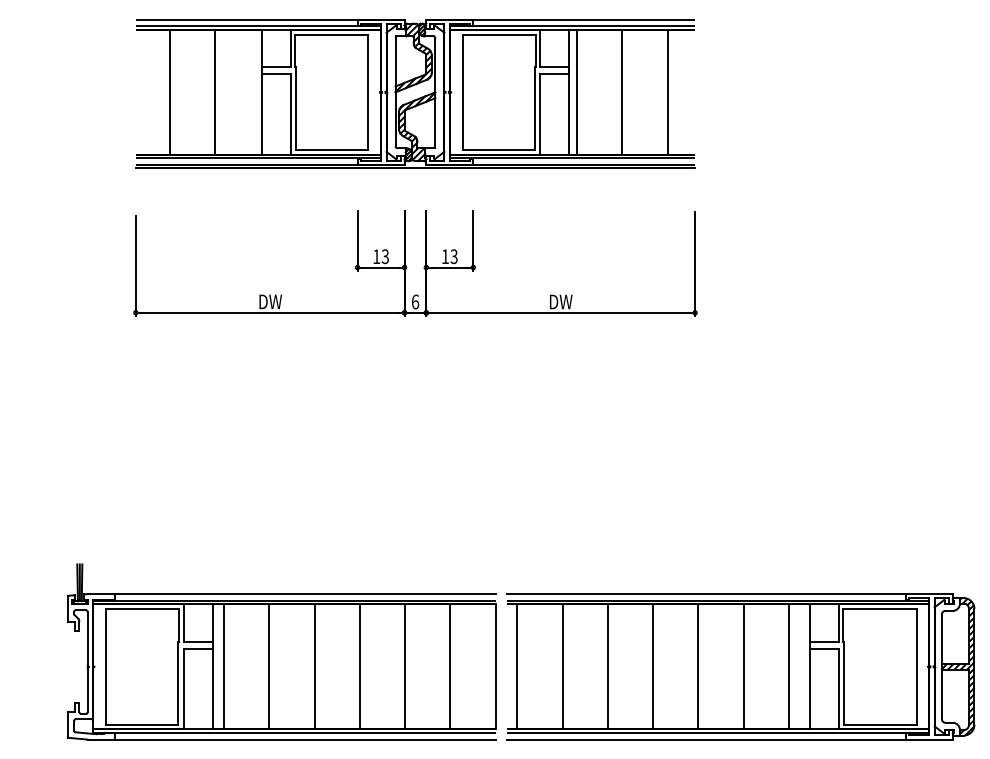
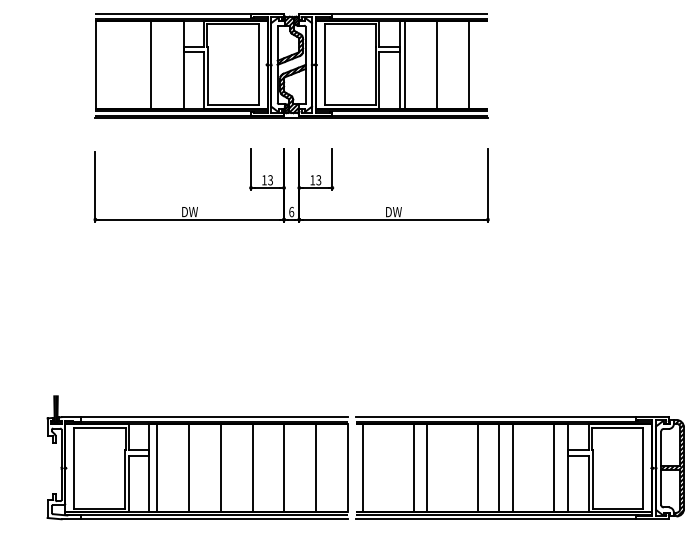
line: (170, 91) -> (96, 64), moved
line: (561, 667) -> (413, 468), moved
line: (653, 667) -> (478, 468), moved
line: (698, 667) -> (513, 468), moved
line: (742, 667) -> (498, 468), moved

